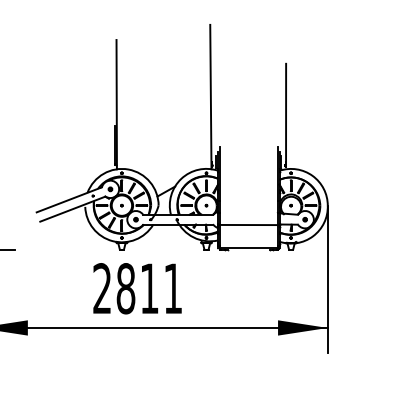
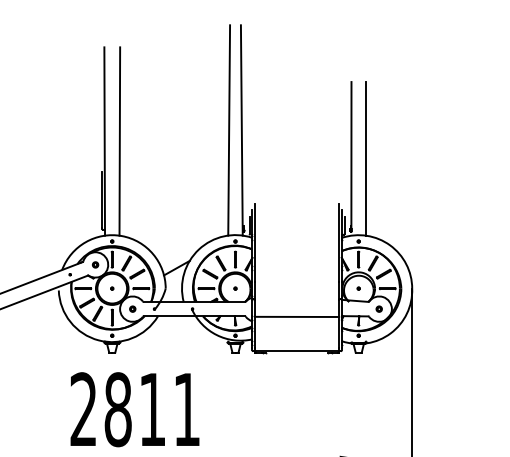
line: (201, 96) -> (228, 129), added
line: (126, 104) -> (118, 141), added
line: (296, 116) -> (366, 158), added

